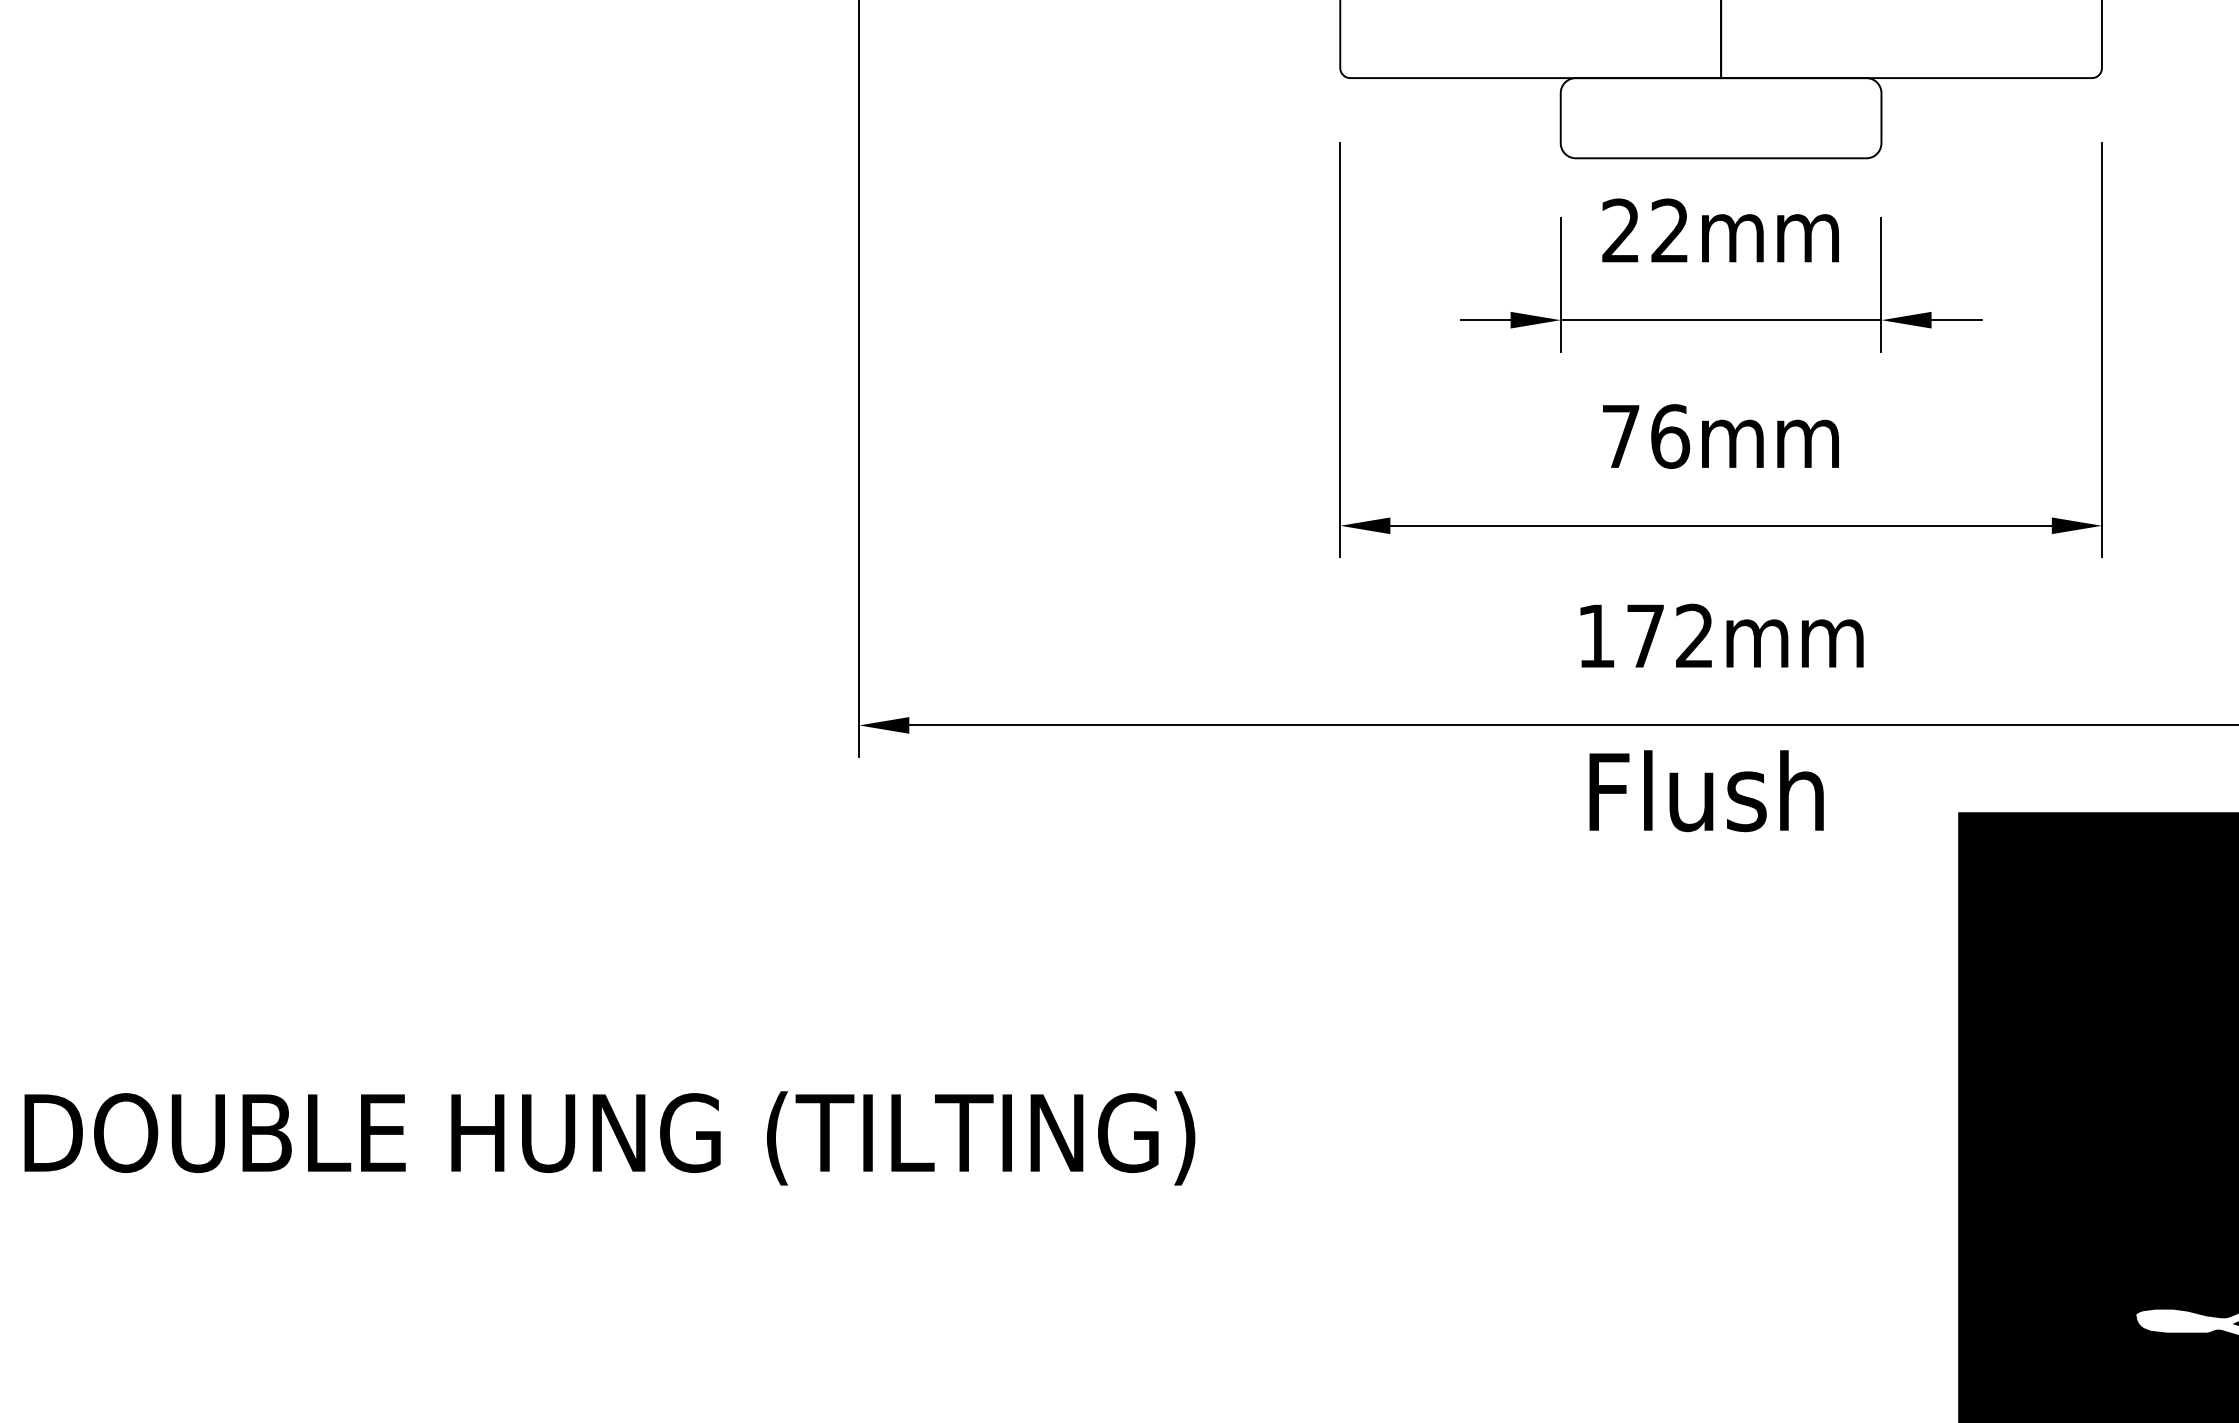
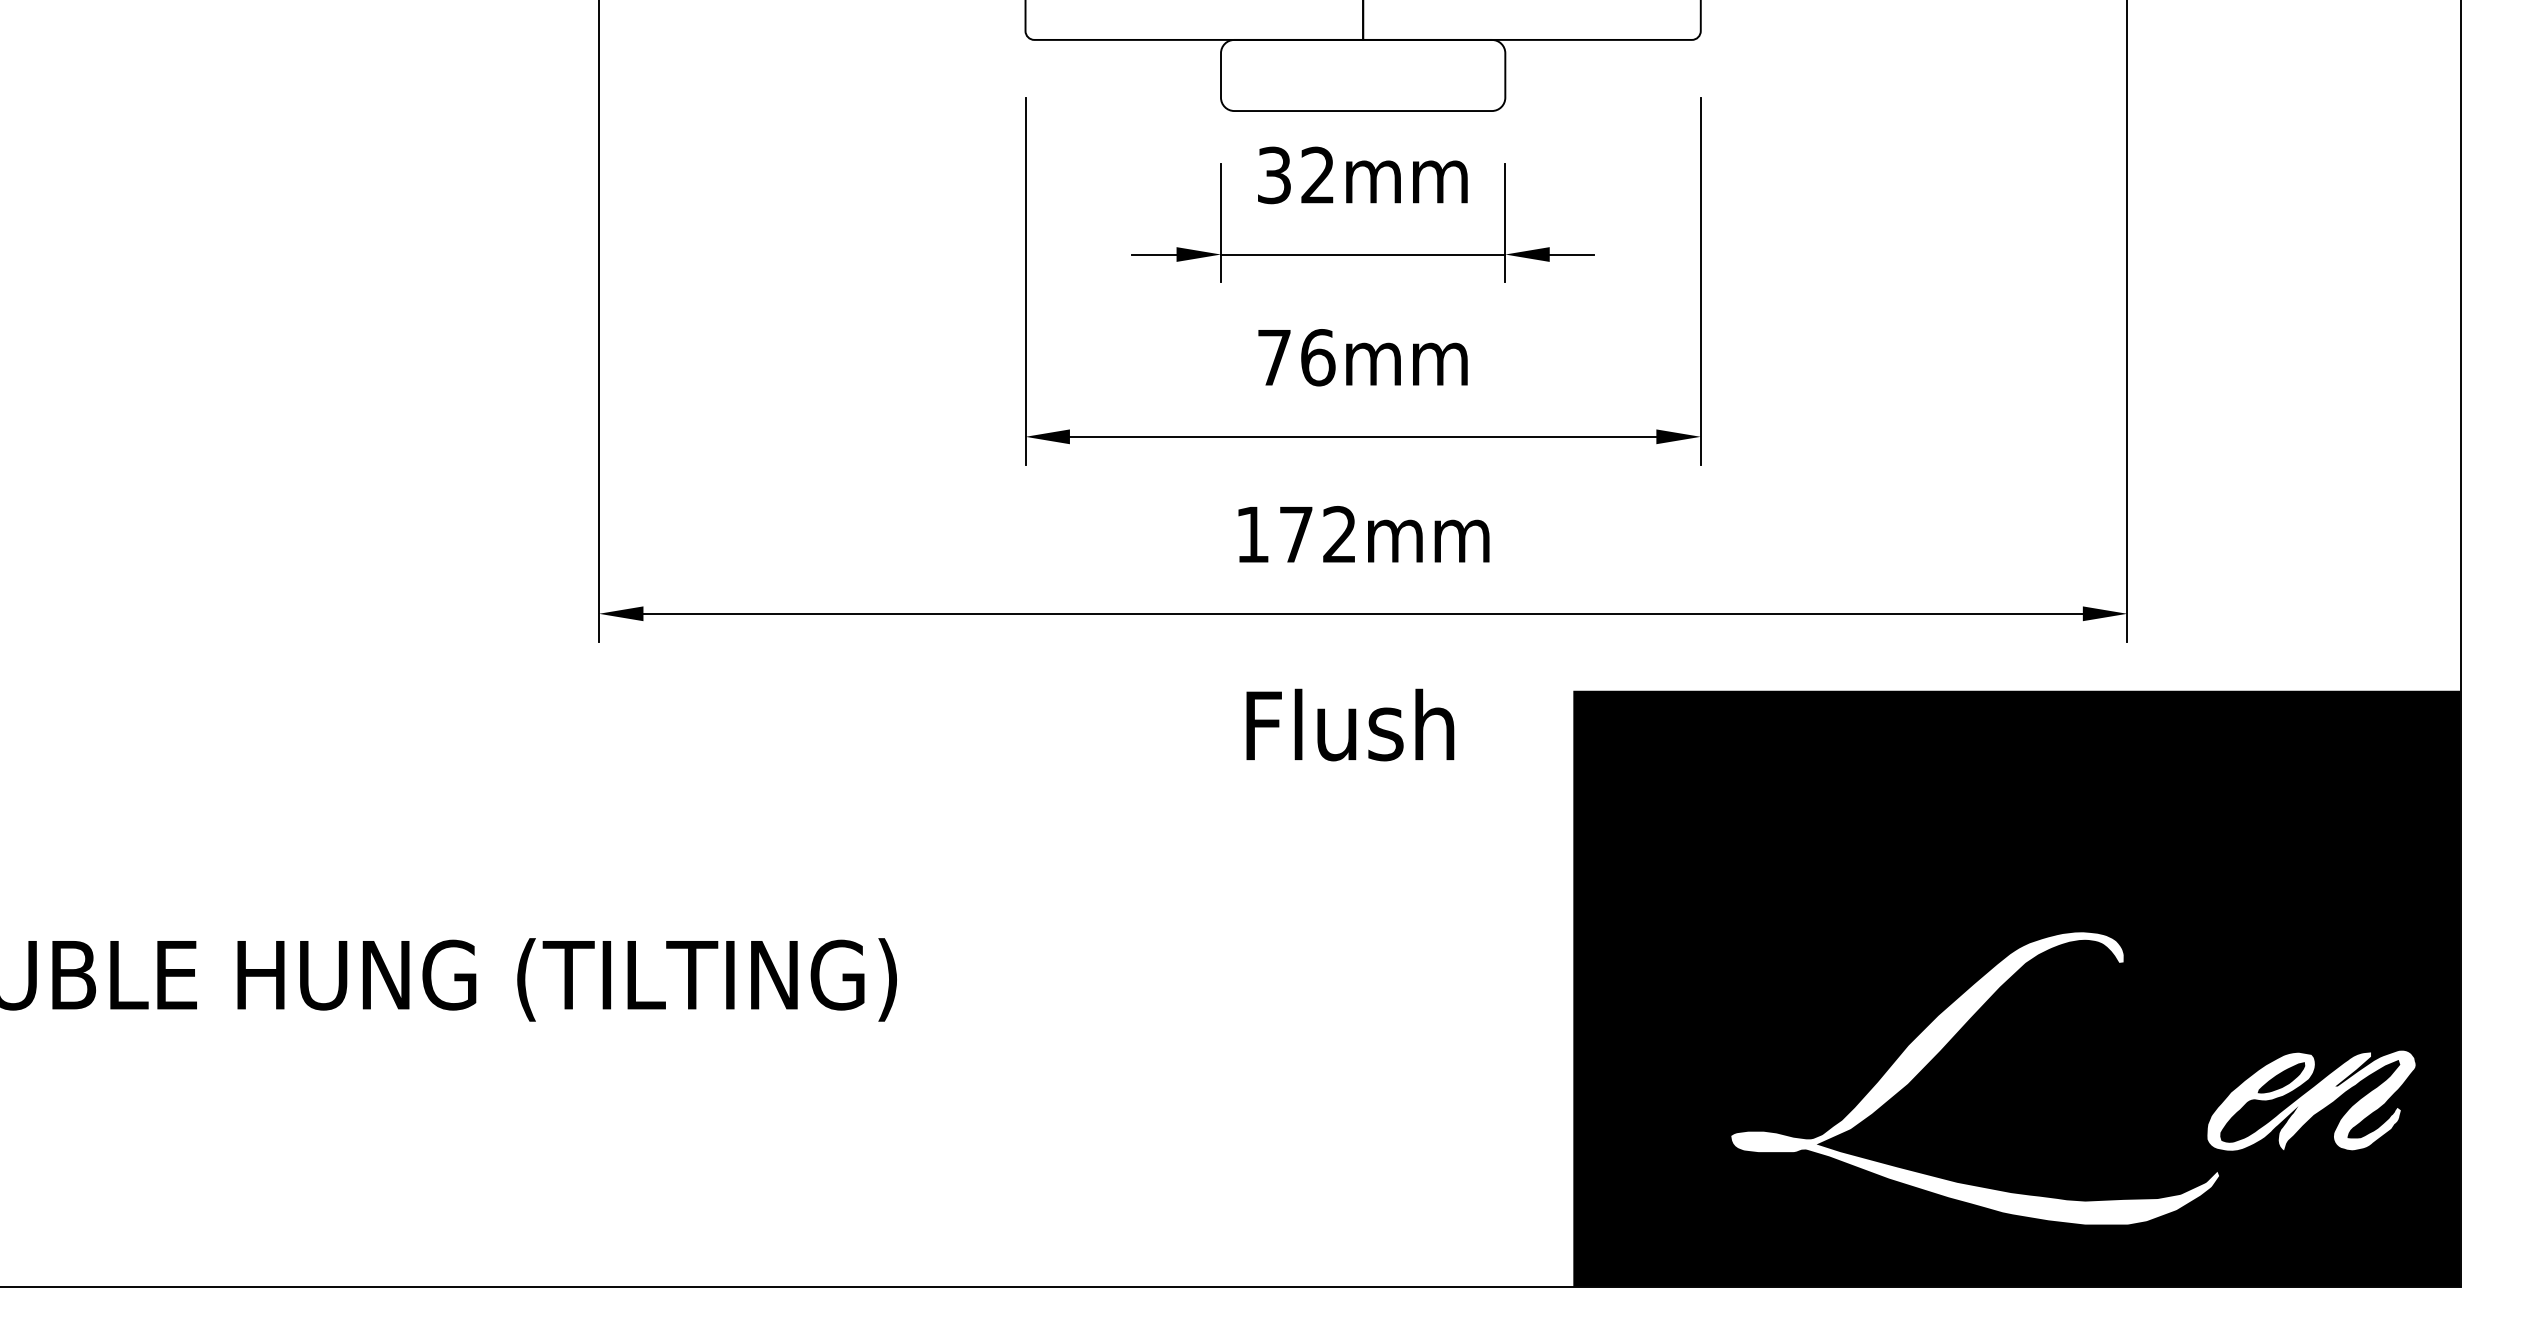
text: (1619, 231) -> (1273, 175), 22mm -> 32mm
text: (1706, 790) -> (1350, 724), moved

